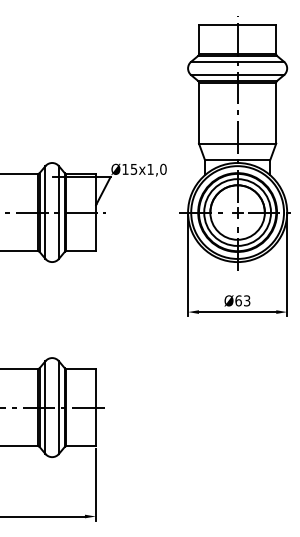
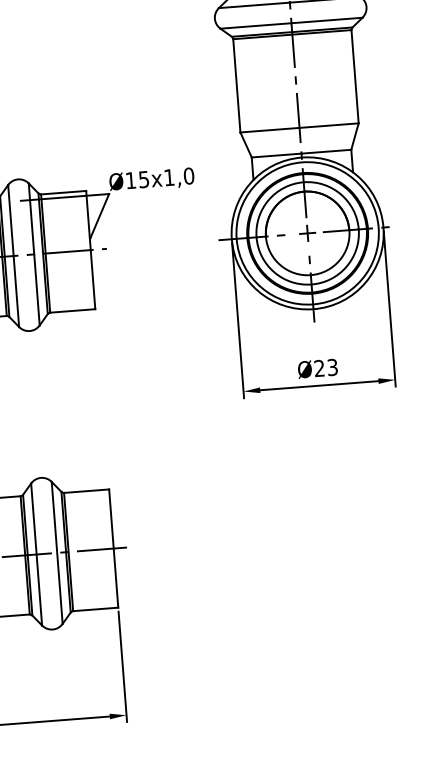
text: (238, 300) -> (319, 367), Ø63 -> Ø23

